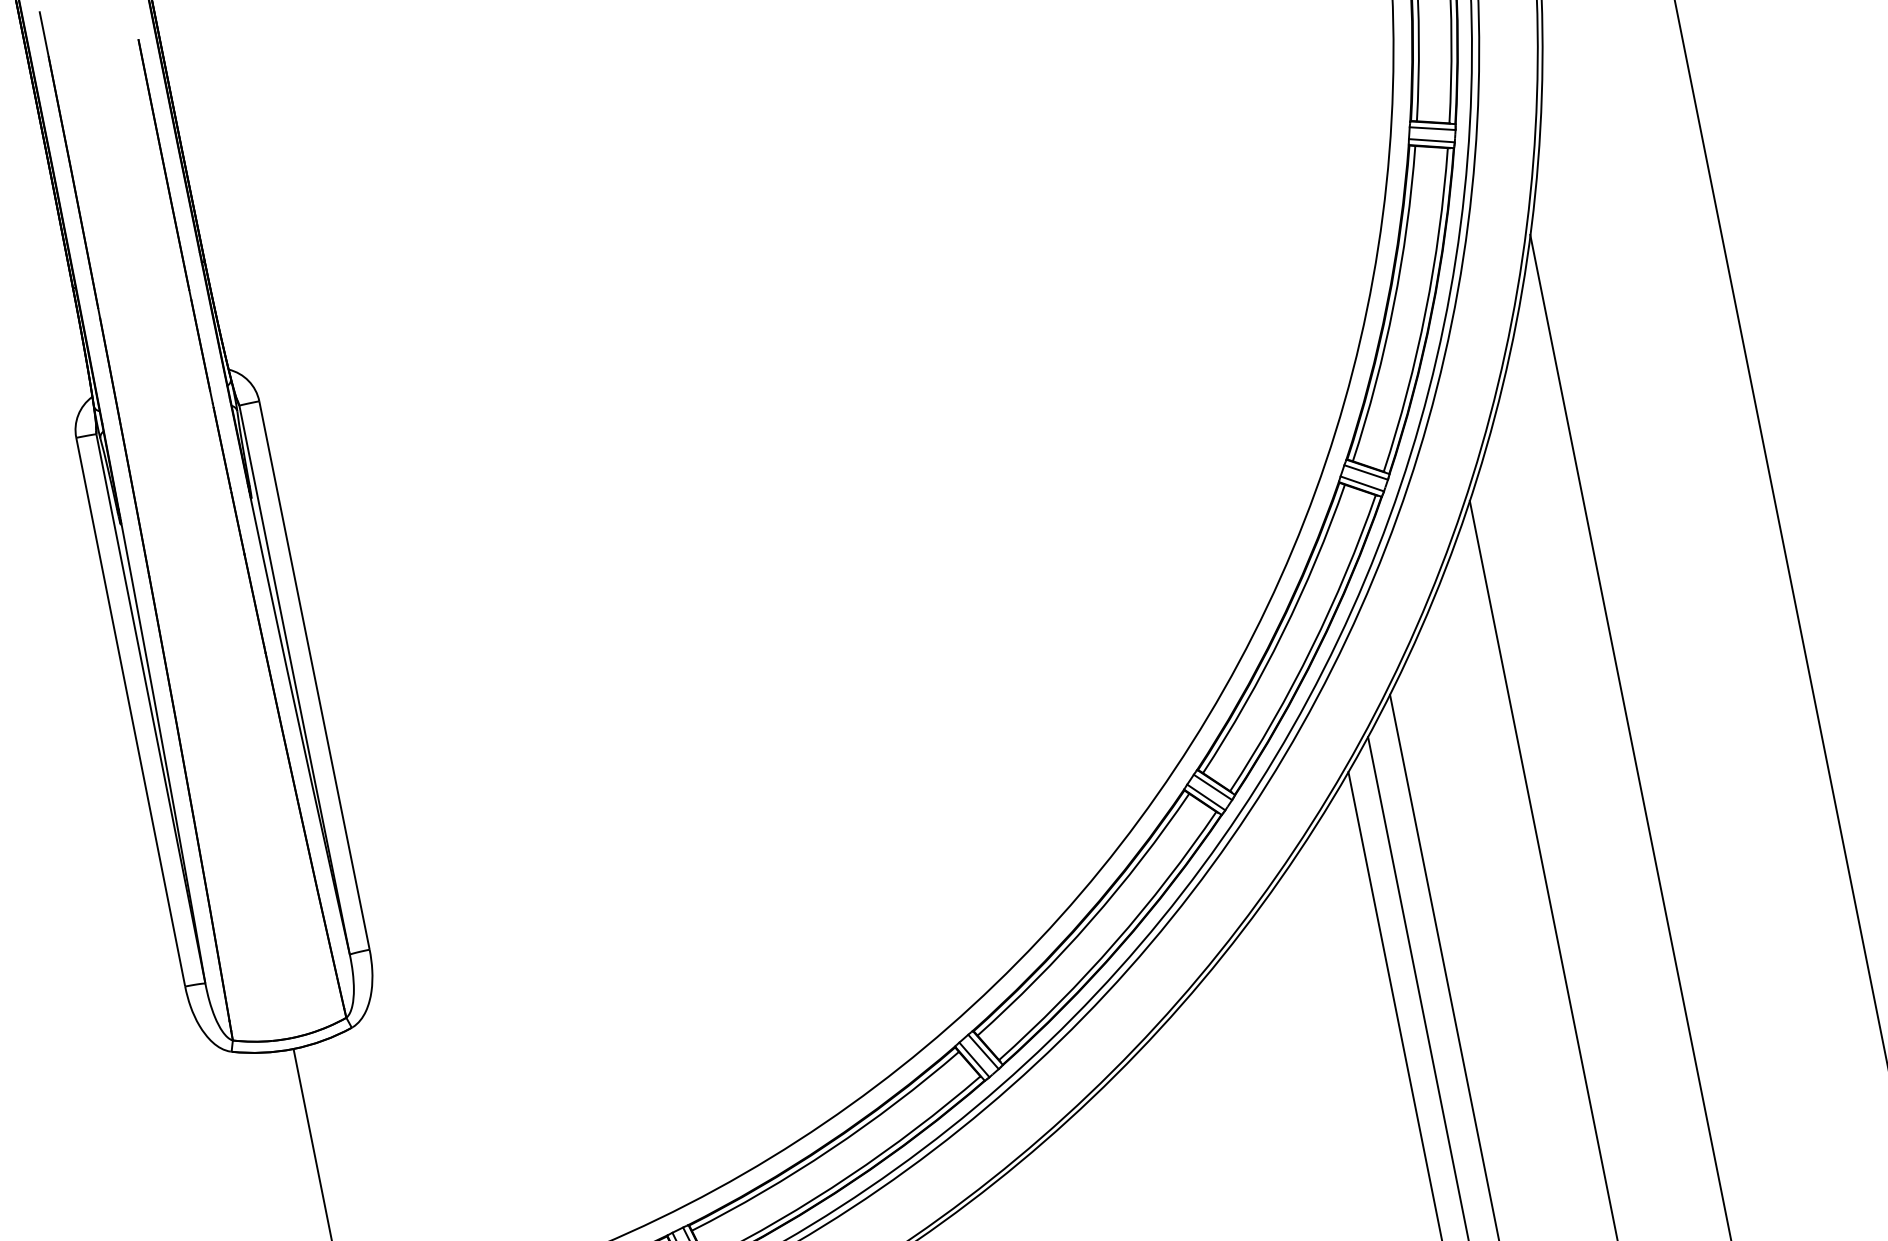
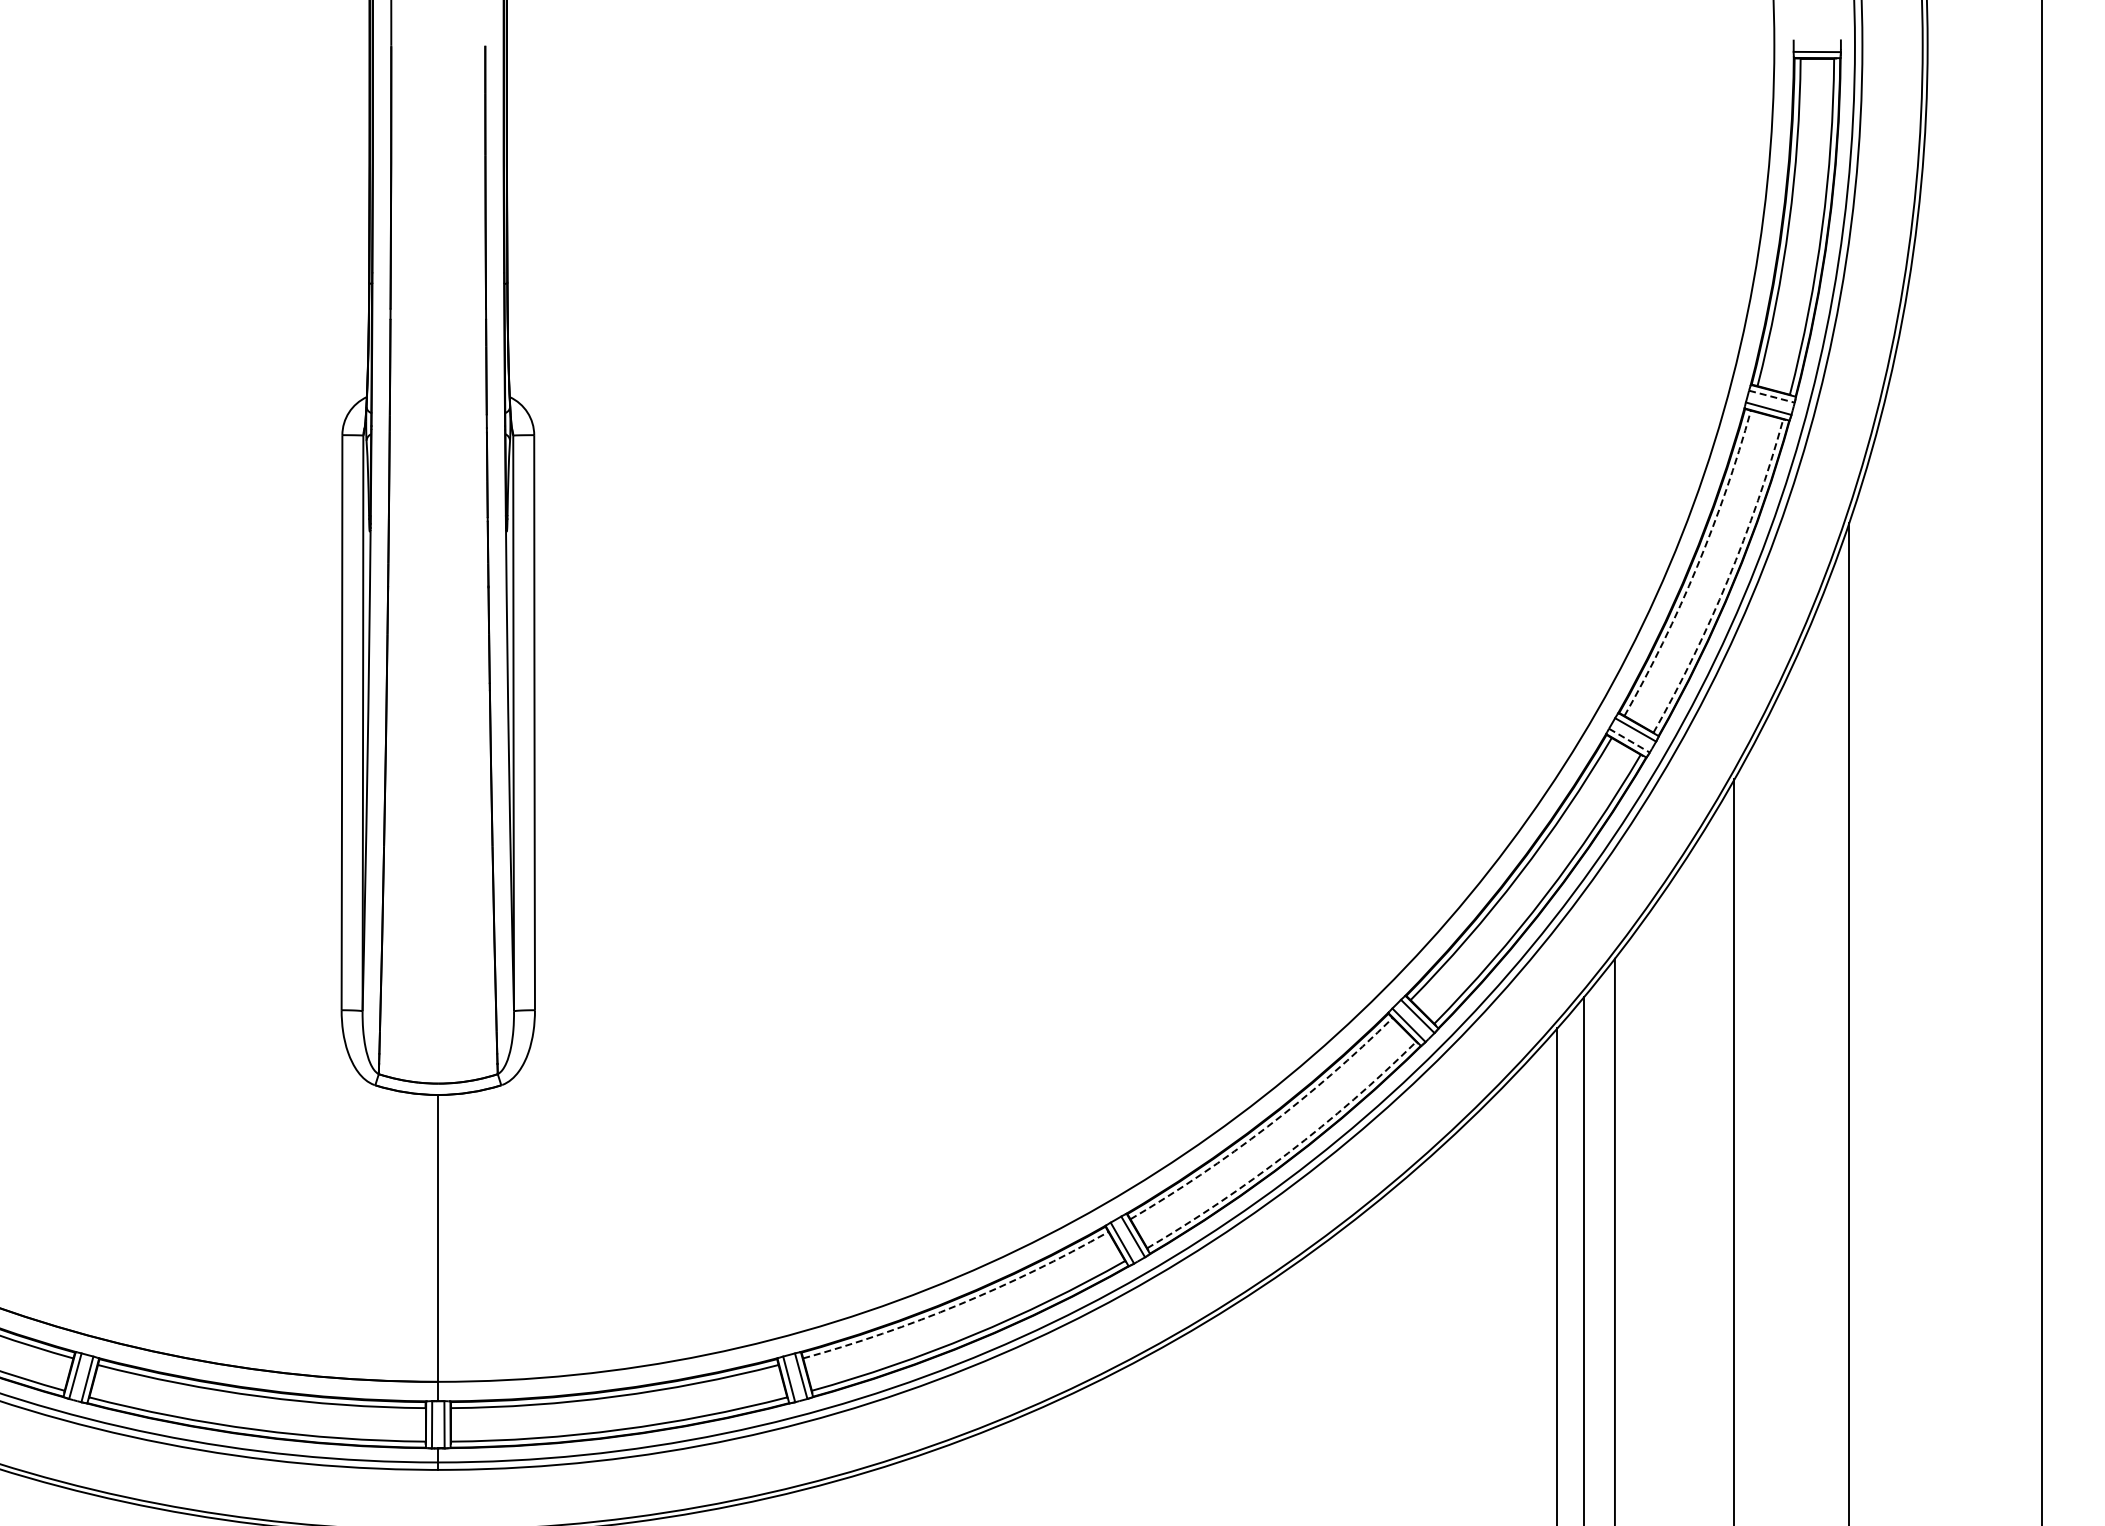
line: (1432, 128) -> (1771, 396), solid -> dashed
arc: (1394, 305) -> (1697, 567), solid -> dashed
arc: (1425, 311) -> (1727, 579), solid -> dashed
line: (1362, 483) -> (1629, 740), solid -> dashed
arc: (1090, 920) -> (1267, 1126), solid -> dashed
arc: (1115, 942) -> (1288, 1153), solid -> dashed
arc: (830, 1149) -> (959, 1304), solid -> dashed

